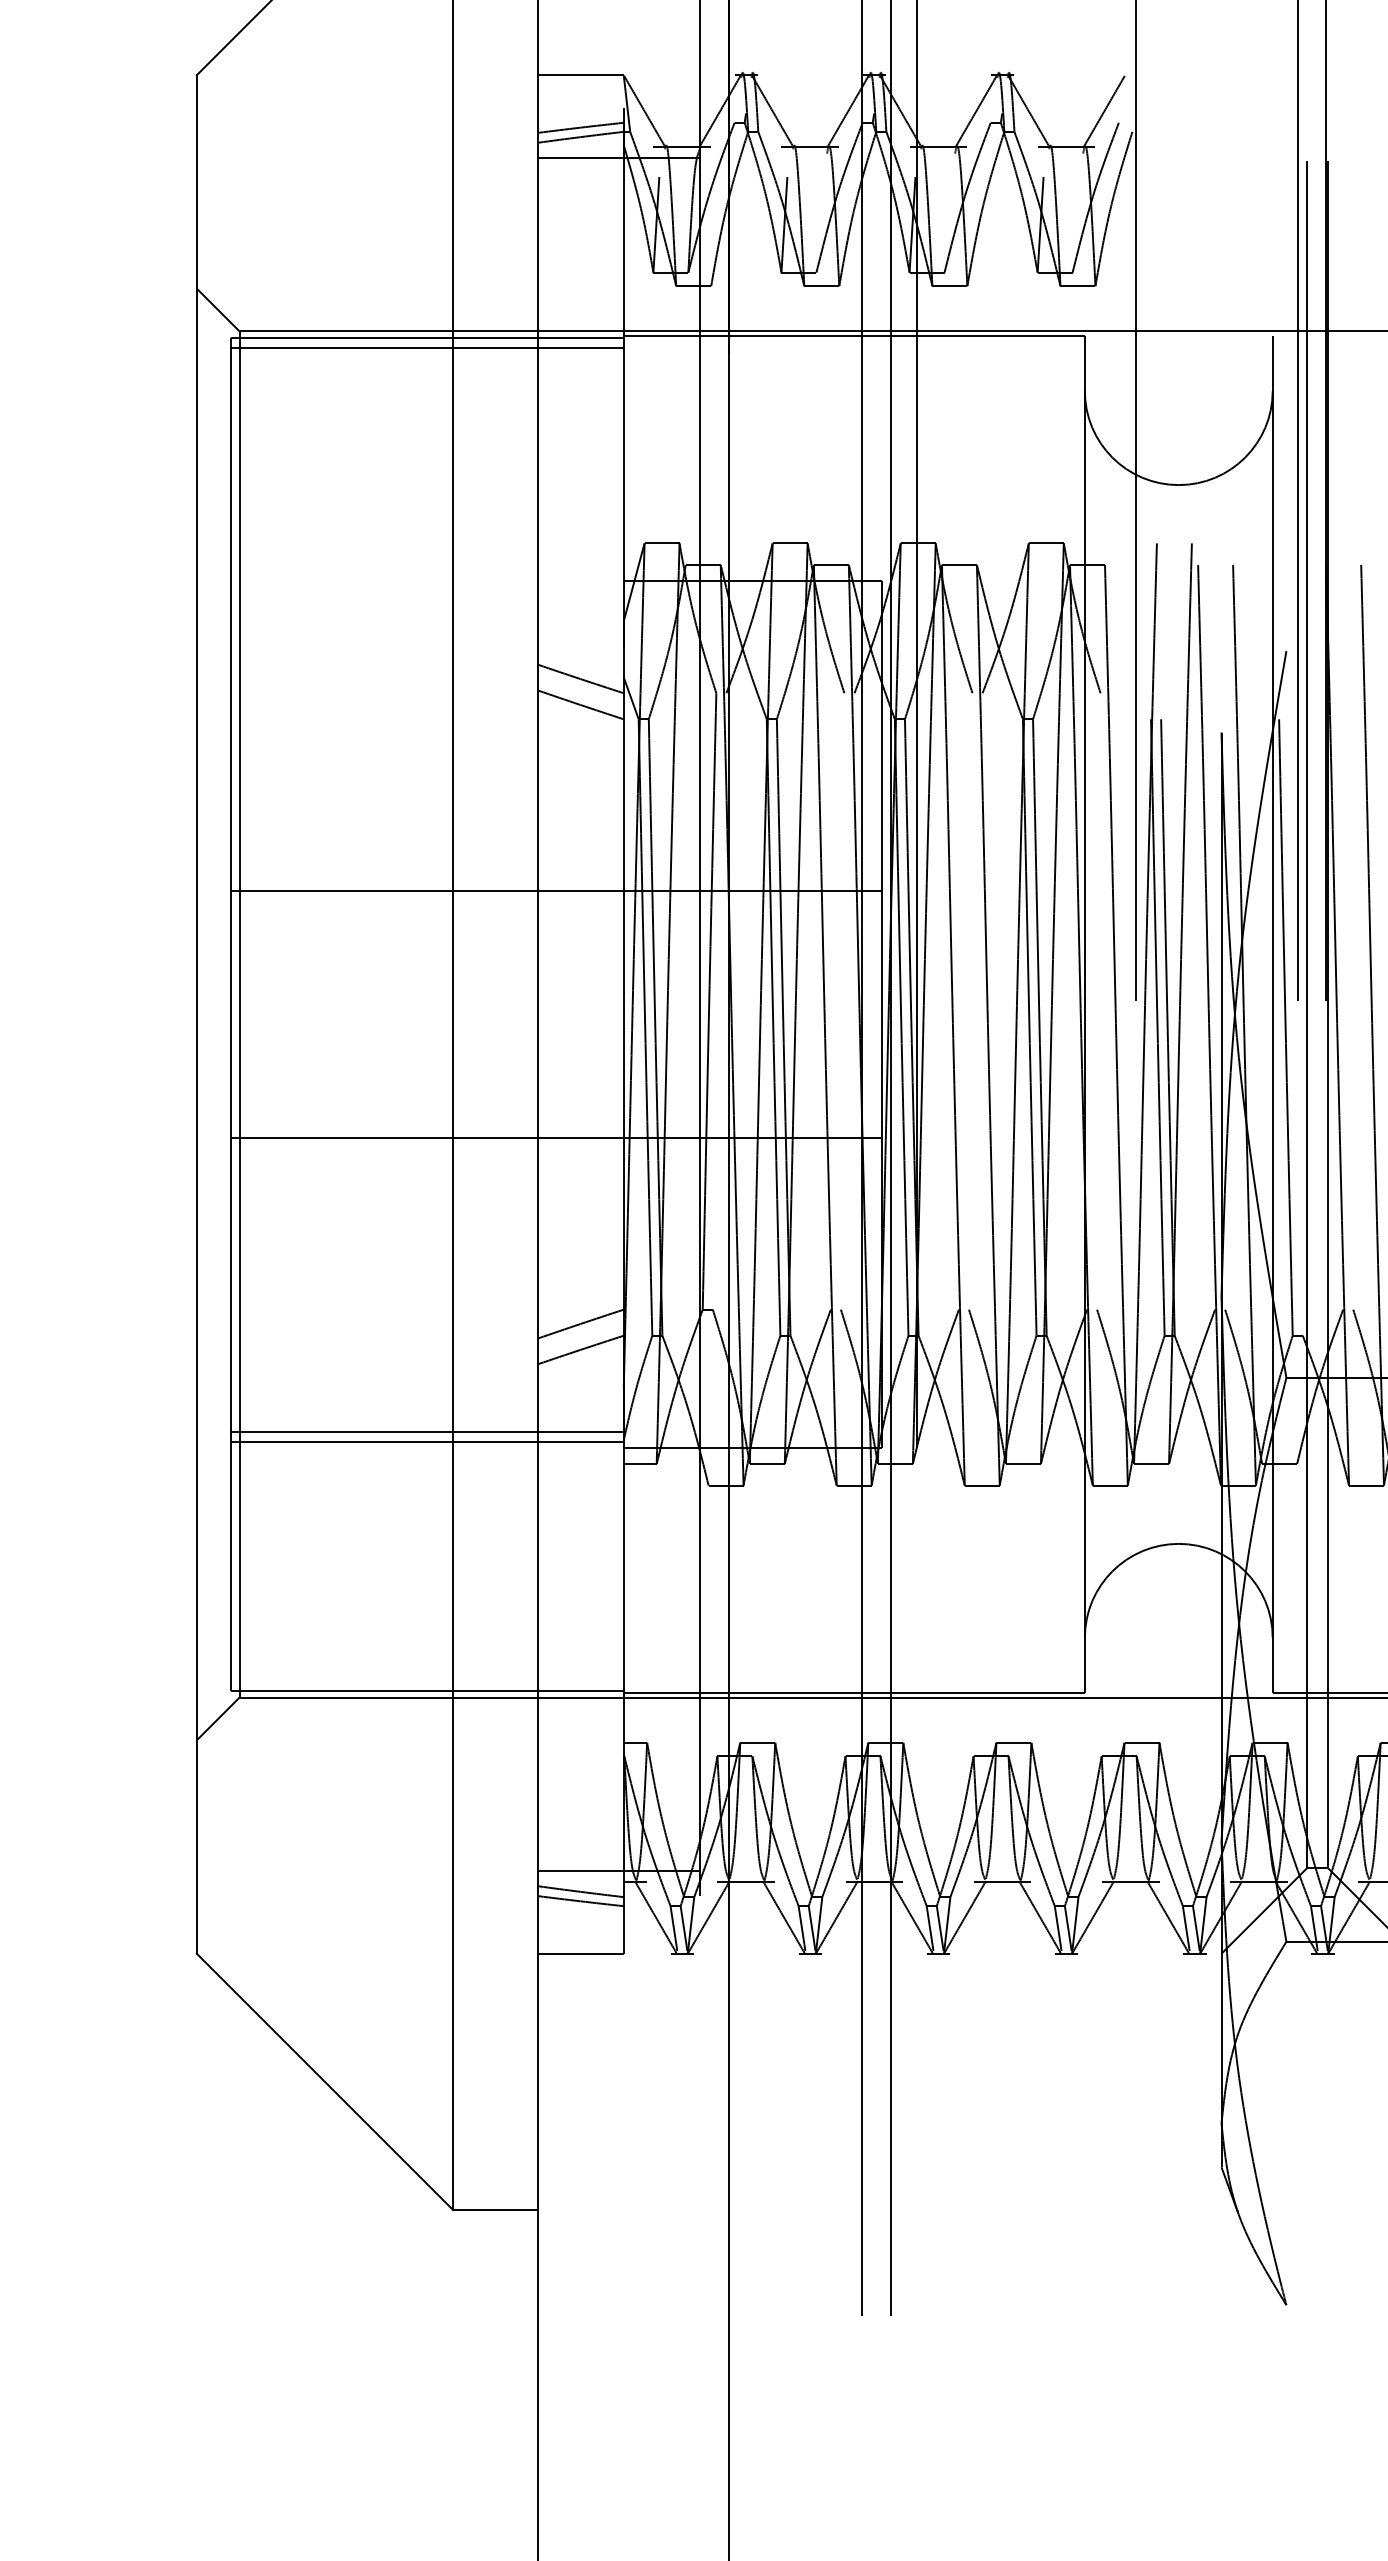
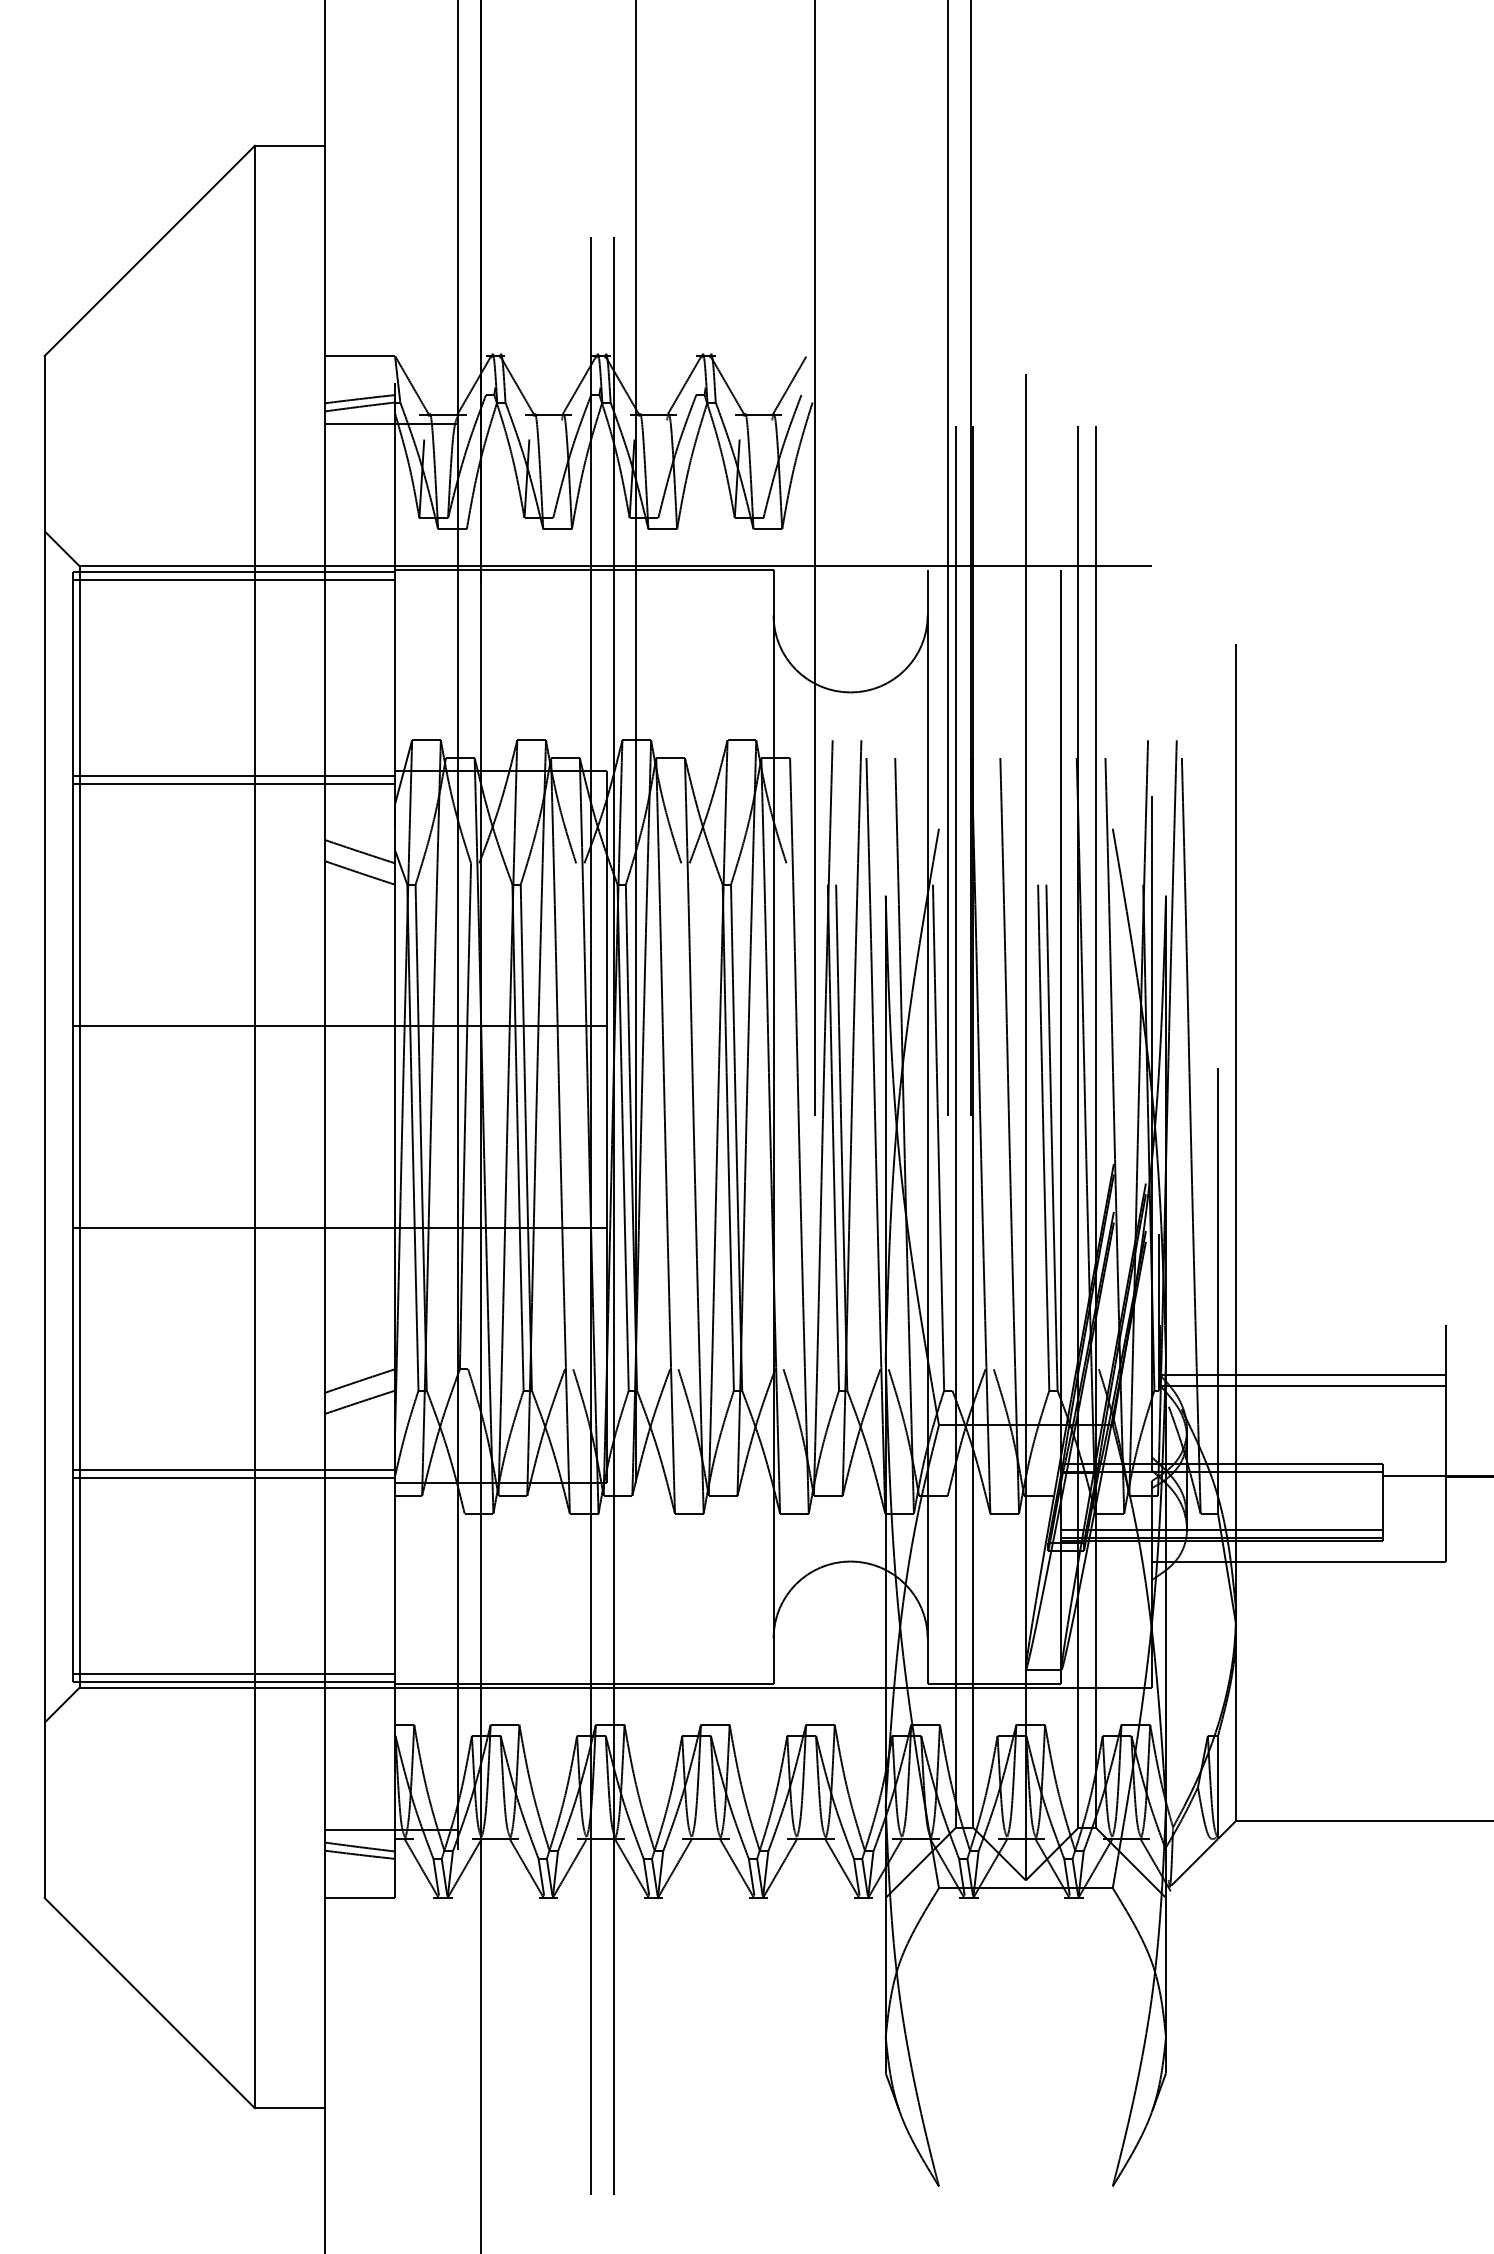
line: (426, 586) -> (233, 775), added
line: (426, 597) -> (233, 784), added
line: (426, 1680) -> (233, 1673), added

